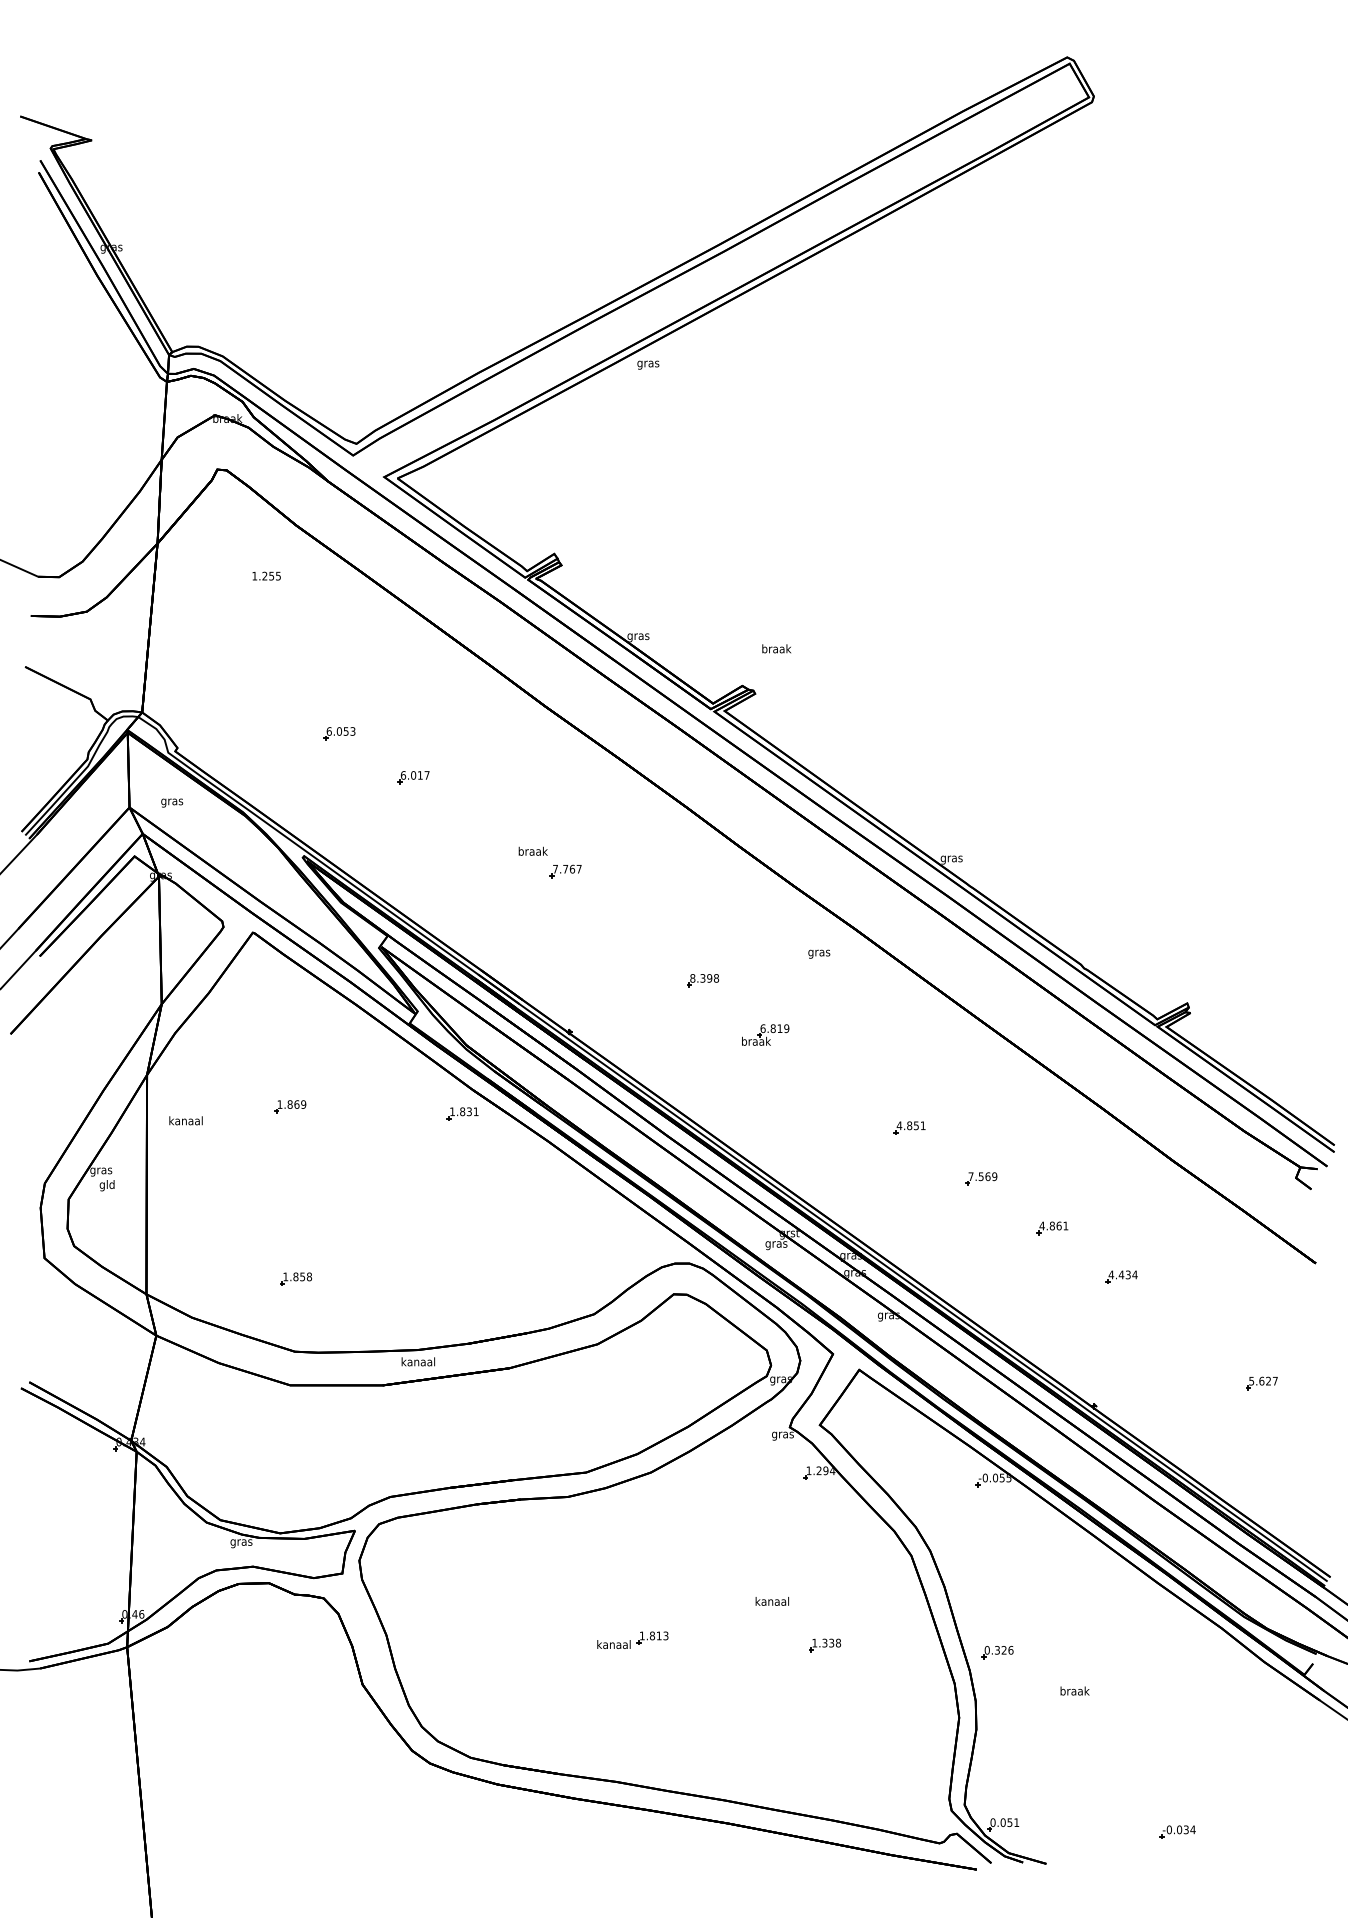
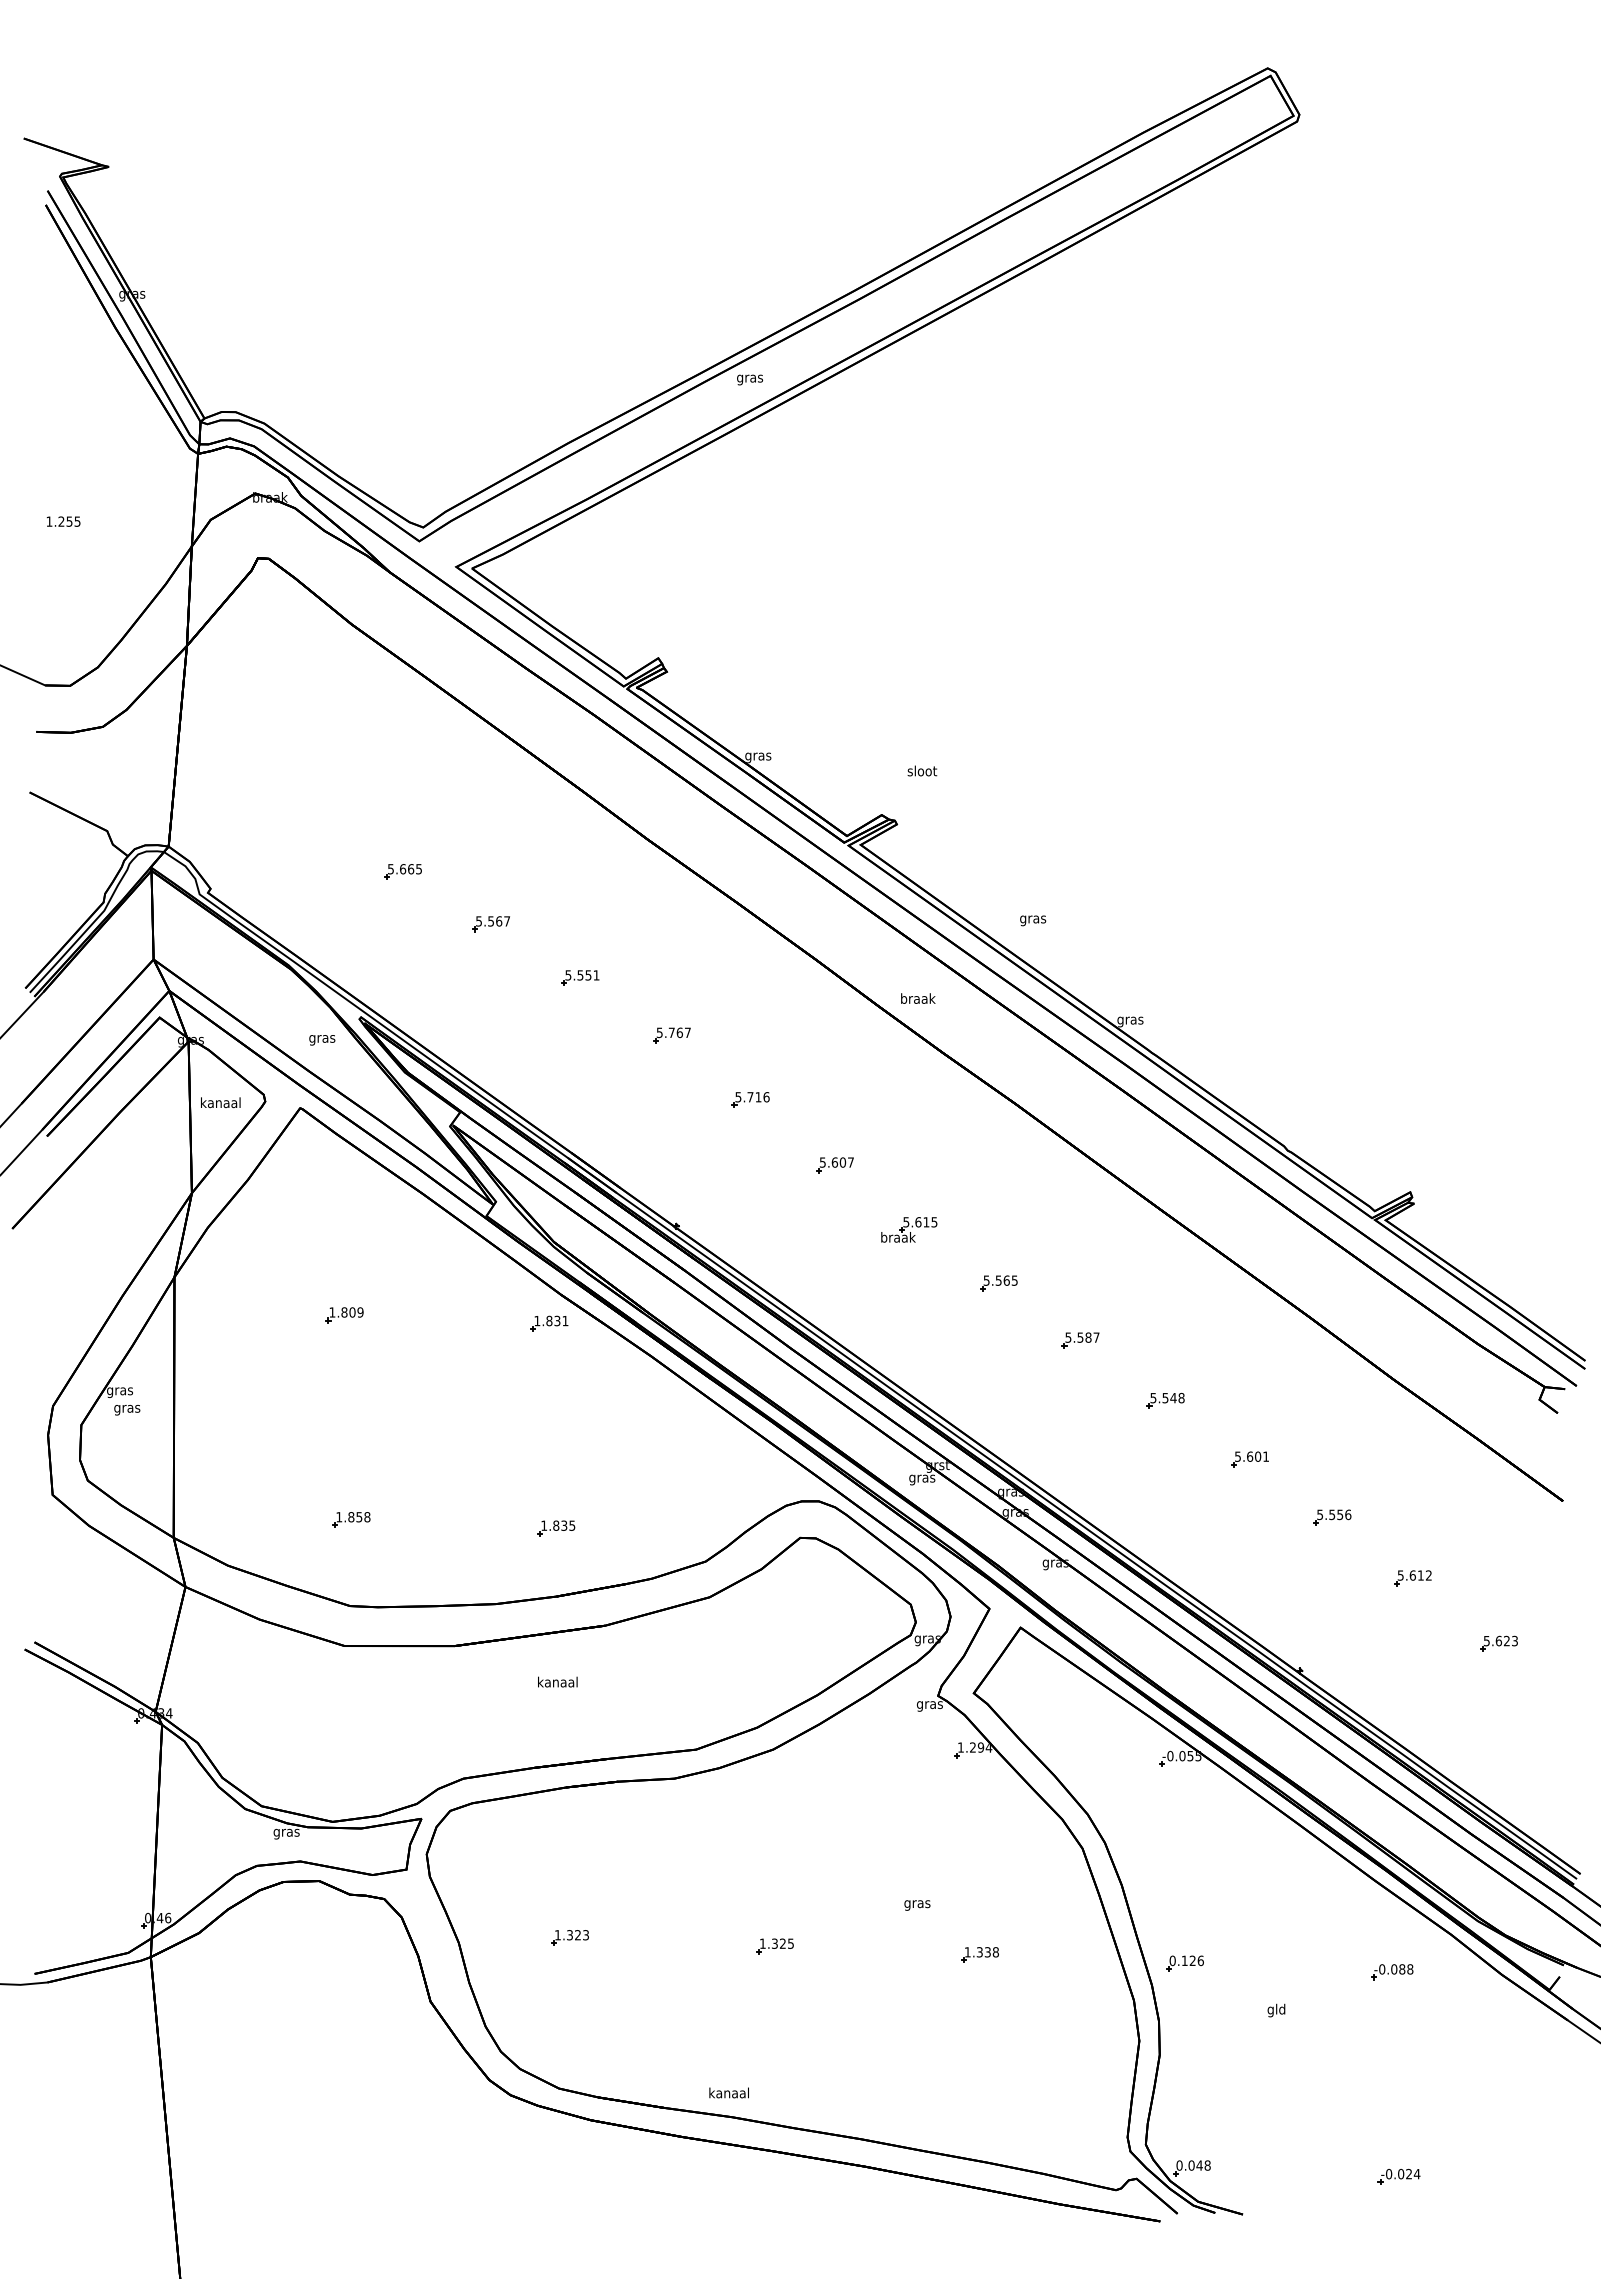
text: (648, 364) -> (750, 379), moved
text: (266, 576) -> (63, 521), moved
text: (776, 648) -> (922, 770), braak -> sloot
text: (340, 731) -> (404, 869), 6.053 -> 5.665
text: (412, 775) -> (489, 921), 6.017 -> 5.567
text: (172, 803) -> (322, 1040), moved
part: (488, 822) -> (580, 977), added
text: (533, 851) -> (918, 998), moved
text: (555, 868) -> (659, 1032), 7.767 -> 5.767
part: (631, 925) -> (750, 1099), added
text: (819, 953) -> (1033, 920), moved
text: (704, 978) -> (836, 1162), 8.398 -> 5.607
text: (775, 1028) -> (920, 1222), 6.819 -> 5.615
part: (840, 1080) -> (998, 1283), added
text: (296, 1104) -> (352, 1312), 1.869 -> 1.809
text: (185, 1120) -> (220, 1102), moved
text: (911, 1125) -> (1082, 1337), 4.851 -> 5.587
text: (982, 1176) -> (1167, 1397), 7.569 -> 5.548
text: (107, 1185) -> (127, 1408), gld -> gras
text: (1050, 1225) -> (1247, 1456), 4.861 -> 5.601
text: (1122, 1274) -> (1333, 1514), 4.434 -> 5.556
part: (468, 1286) -> (556, 1528), added
part: (1189, 1328) -> (1412, 1578), added
text: (418, 1361) -> (557, 1681), moved
text: (1274, 1380) -> (1514, 1640), 5.627 -> 5.623
text: (772, 1602) -> (917, 1903), kanaal -> gras
part: (479, 1630) -> (569, 1937), added
text: (658, 1635) -> (782, 1943), 1.813 -> 1.325
text: (613, 1644) -> (728, 2092), moved
text: (997, 1650) -> (1184, 1960), 0.326 -> 0.126
part: (1172, 1660) -> (1392, 1972), added
text: (1074, 1692) -> (1276, 2010), braak -> gld
text: (1013, 1822) -> (1203, 2165), 0.051 -> 0.048
text: (1186, 1830) -> (1409, 2174), -0.034 -> -0.024

